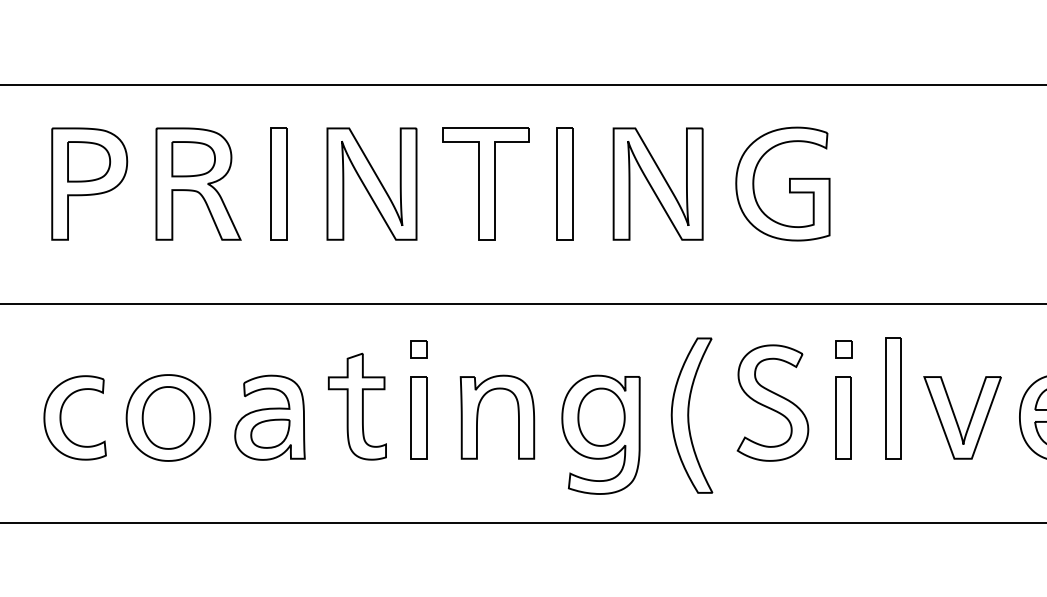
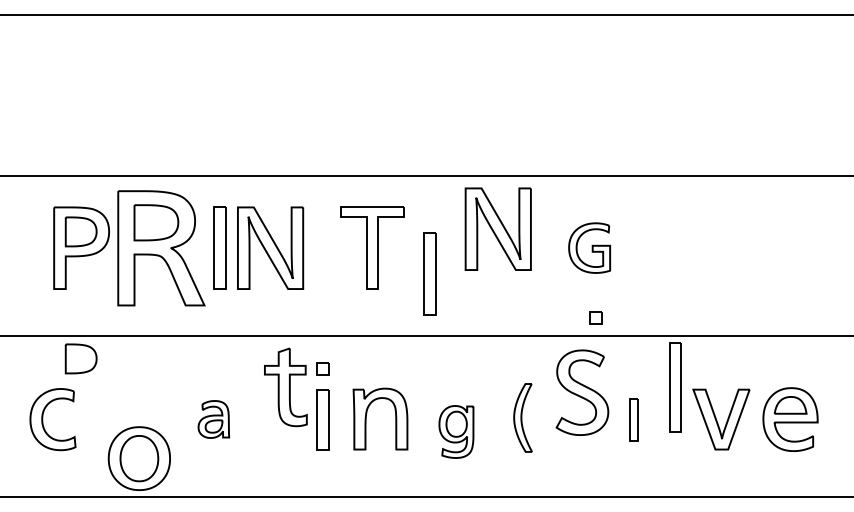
part: (198, 183) -> (161, 247), size x1.4
part: (371, 183) -> (270, 247), moved
part: (564, 183) -> (429, 273), moved
part: (657, 183) -> (497, 228), moved
part: (782, 183) -> (589, 247), size x0.6
part: (88, 334) -> (80, 358), added
part: (842, 348) -> (595, 317), moved
part: (893, 398) -> (675, 387), moved
part: (773, 402) -> (582, 392), moved
part: (356, 406) -> (285, 387), moved
part: (691, 415) -> (522, 417), size x0.6
part: (62, 417) -> (43, 419), moved
part: (167, 417) -> (138, 458), moved
part: (269, 417) -> (213, 419), size x0.6
part: (844, 417) -> (634, 419), size x0.7
part: (601, 434) -> (456, 431), size x0.6

